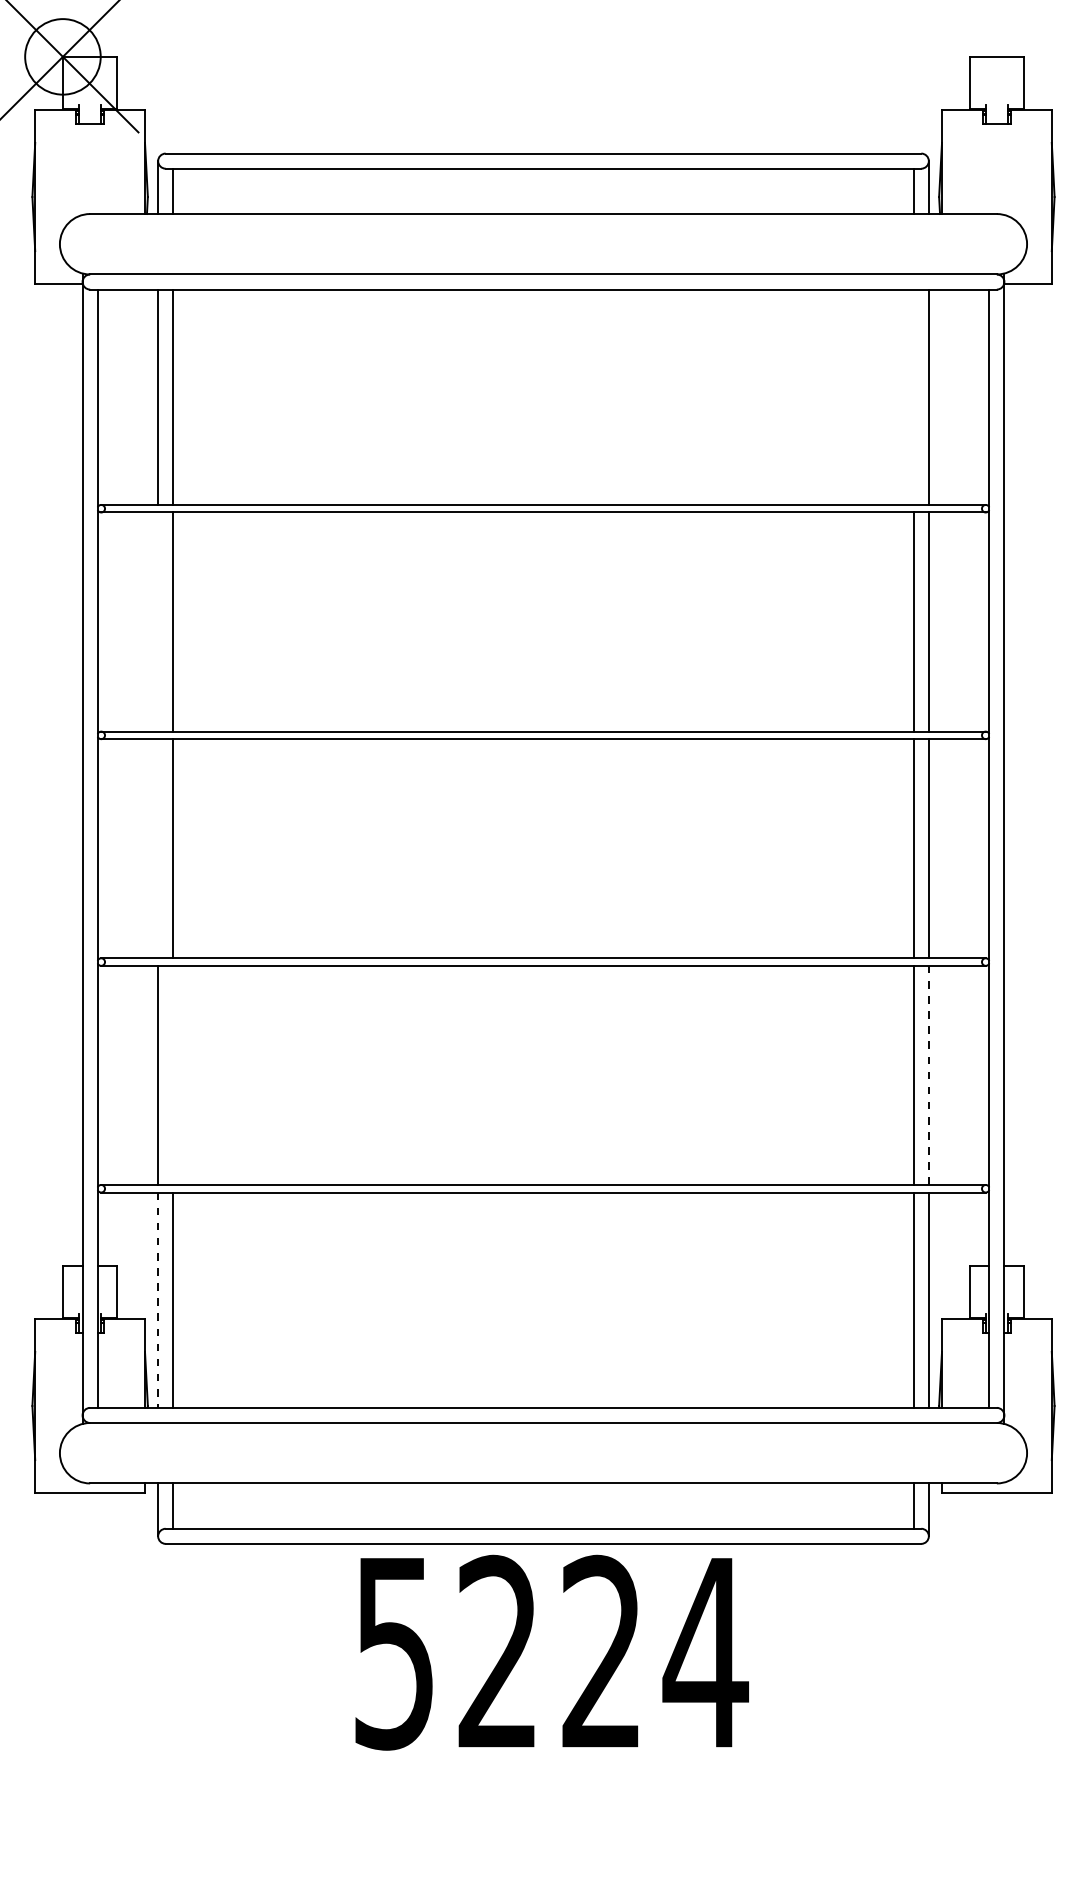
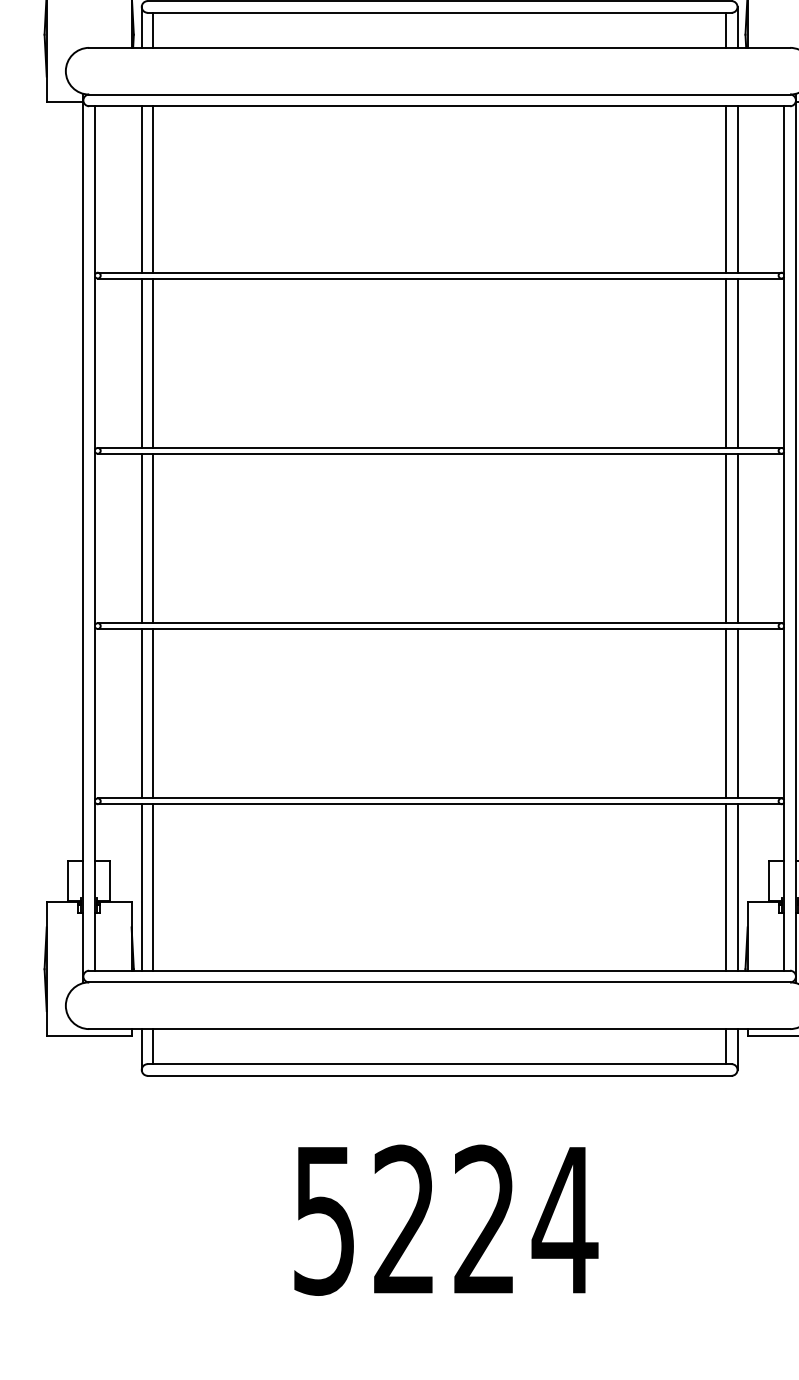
line: (913, 396) -> (725, 188), added
line: (158, 621) -> (142, 362), added
line: (158, 848) -> (142, 538), added
line: (173, 1074) -> (153, 712), added
line: (928, 1075) -> (737, 713), dashed -> solid
line: (158, 1300) -> (142, 887), dashed -> solid
text: (551, 1652) -> (445, 1220), moved

